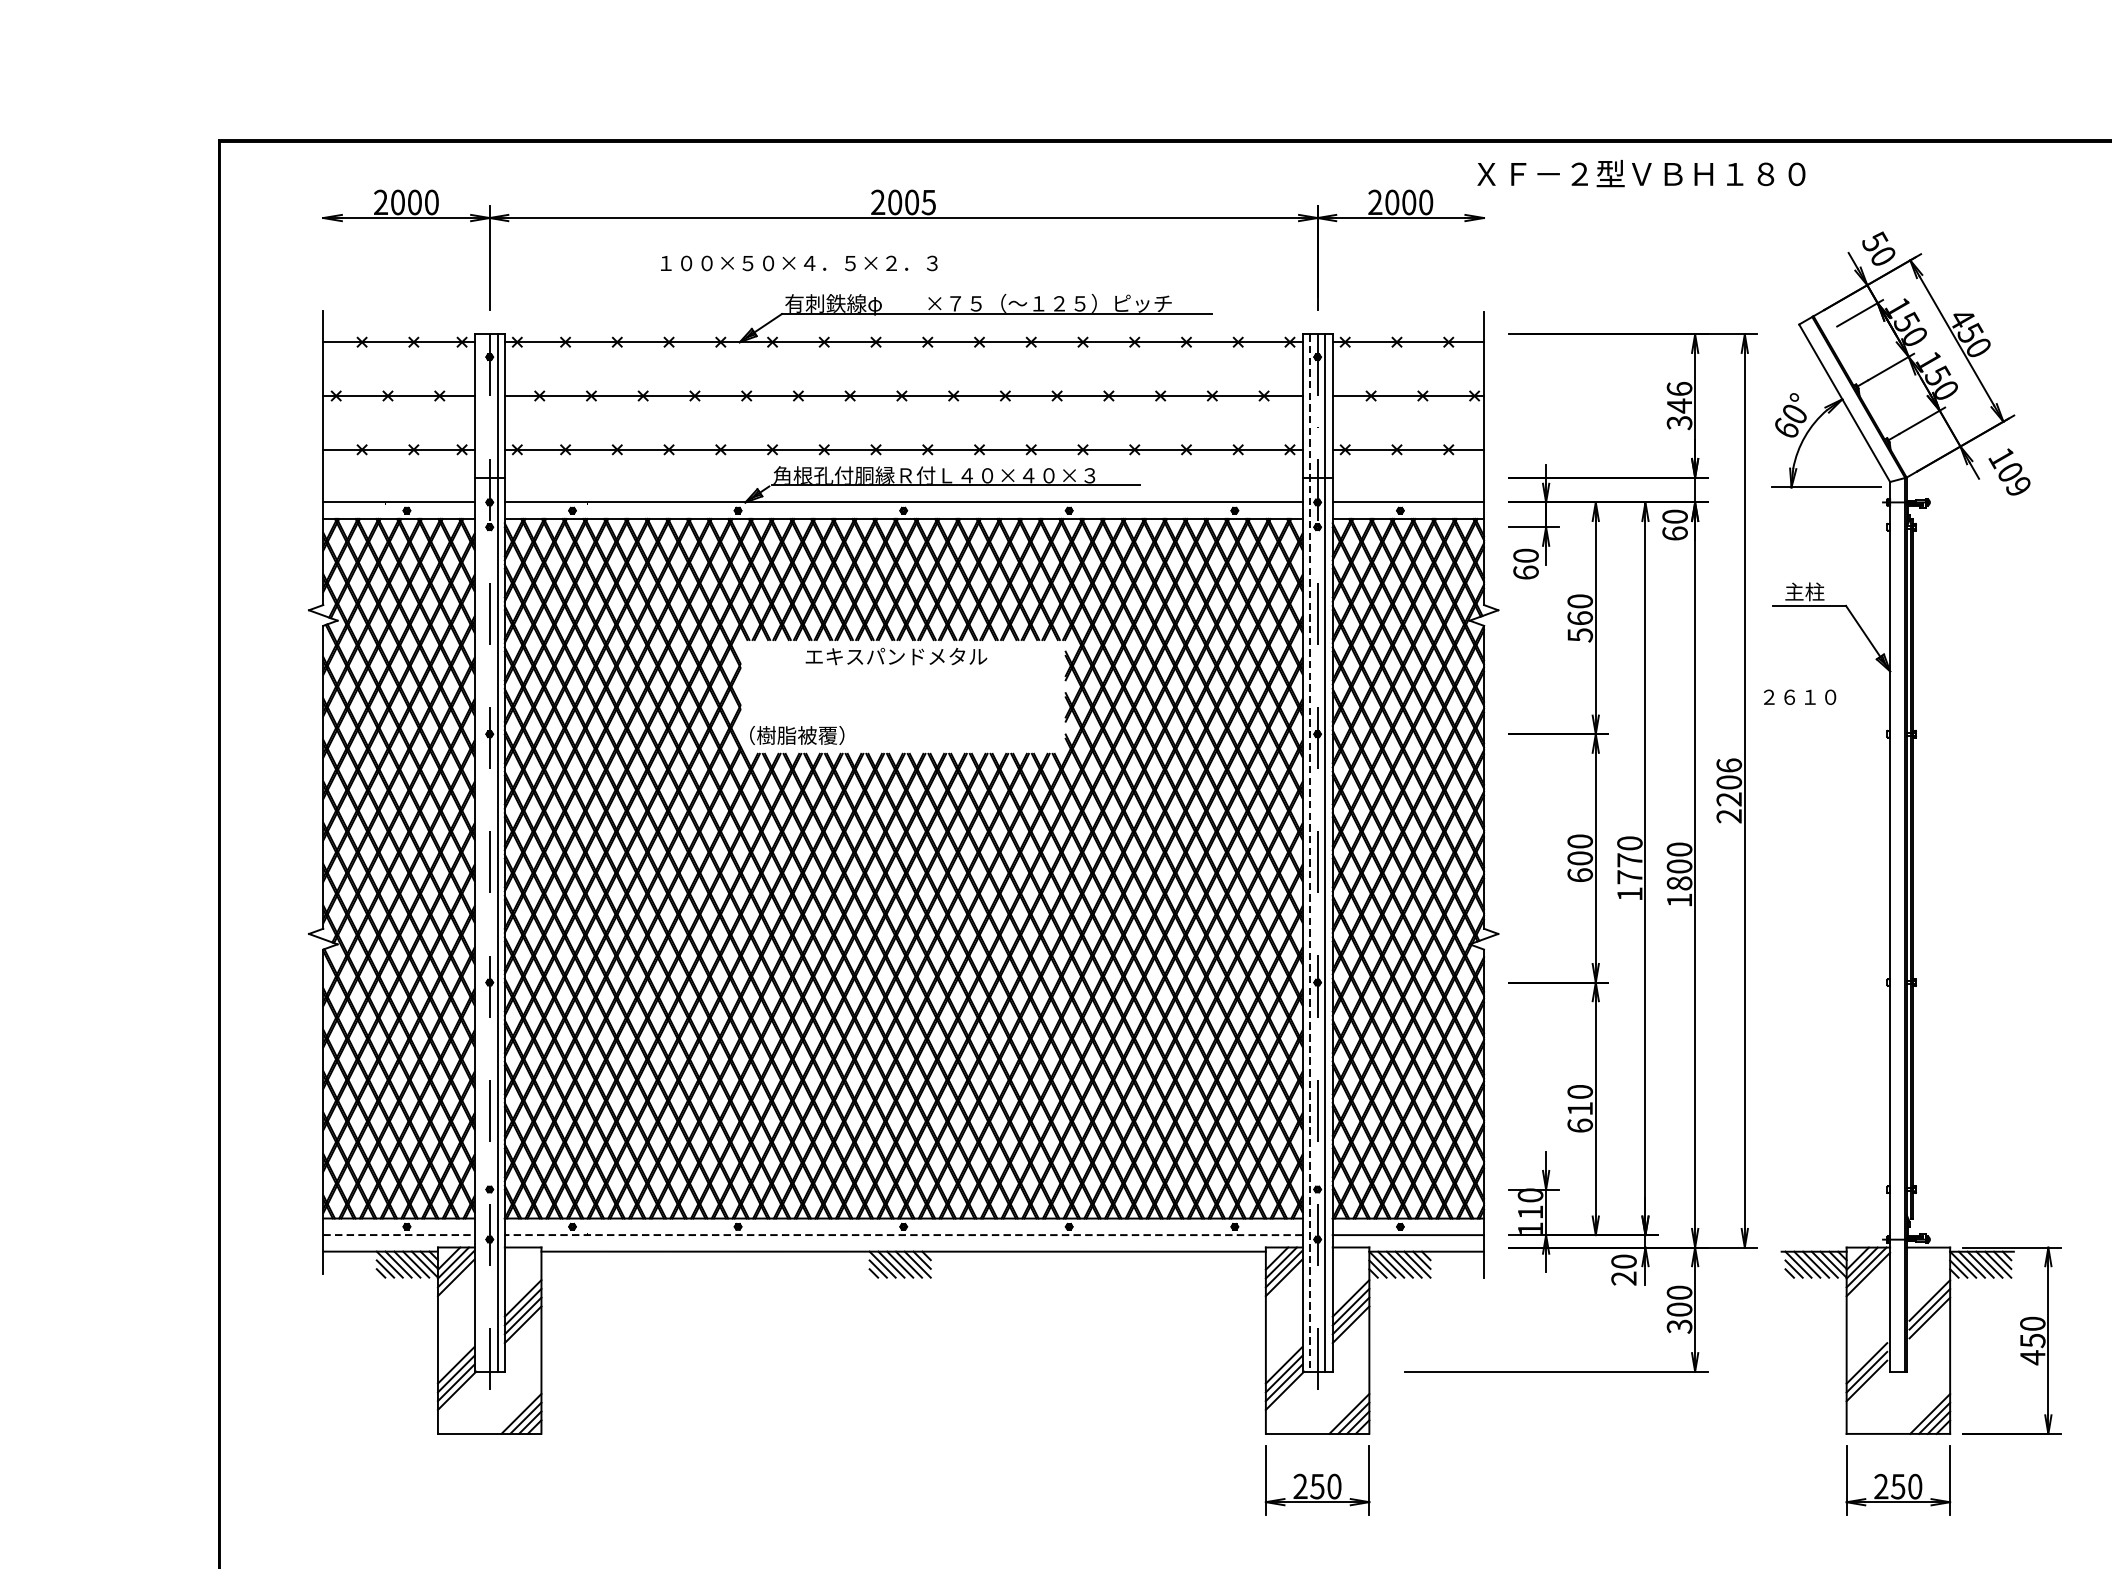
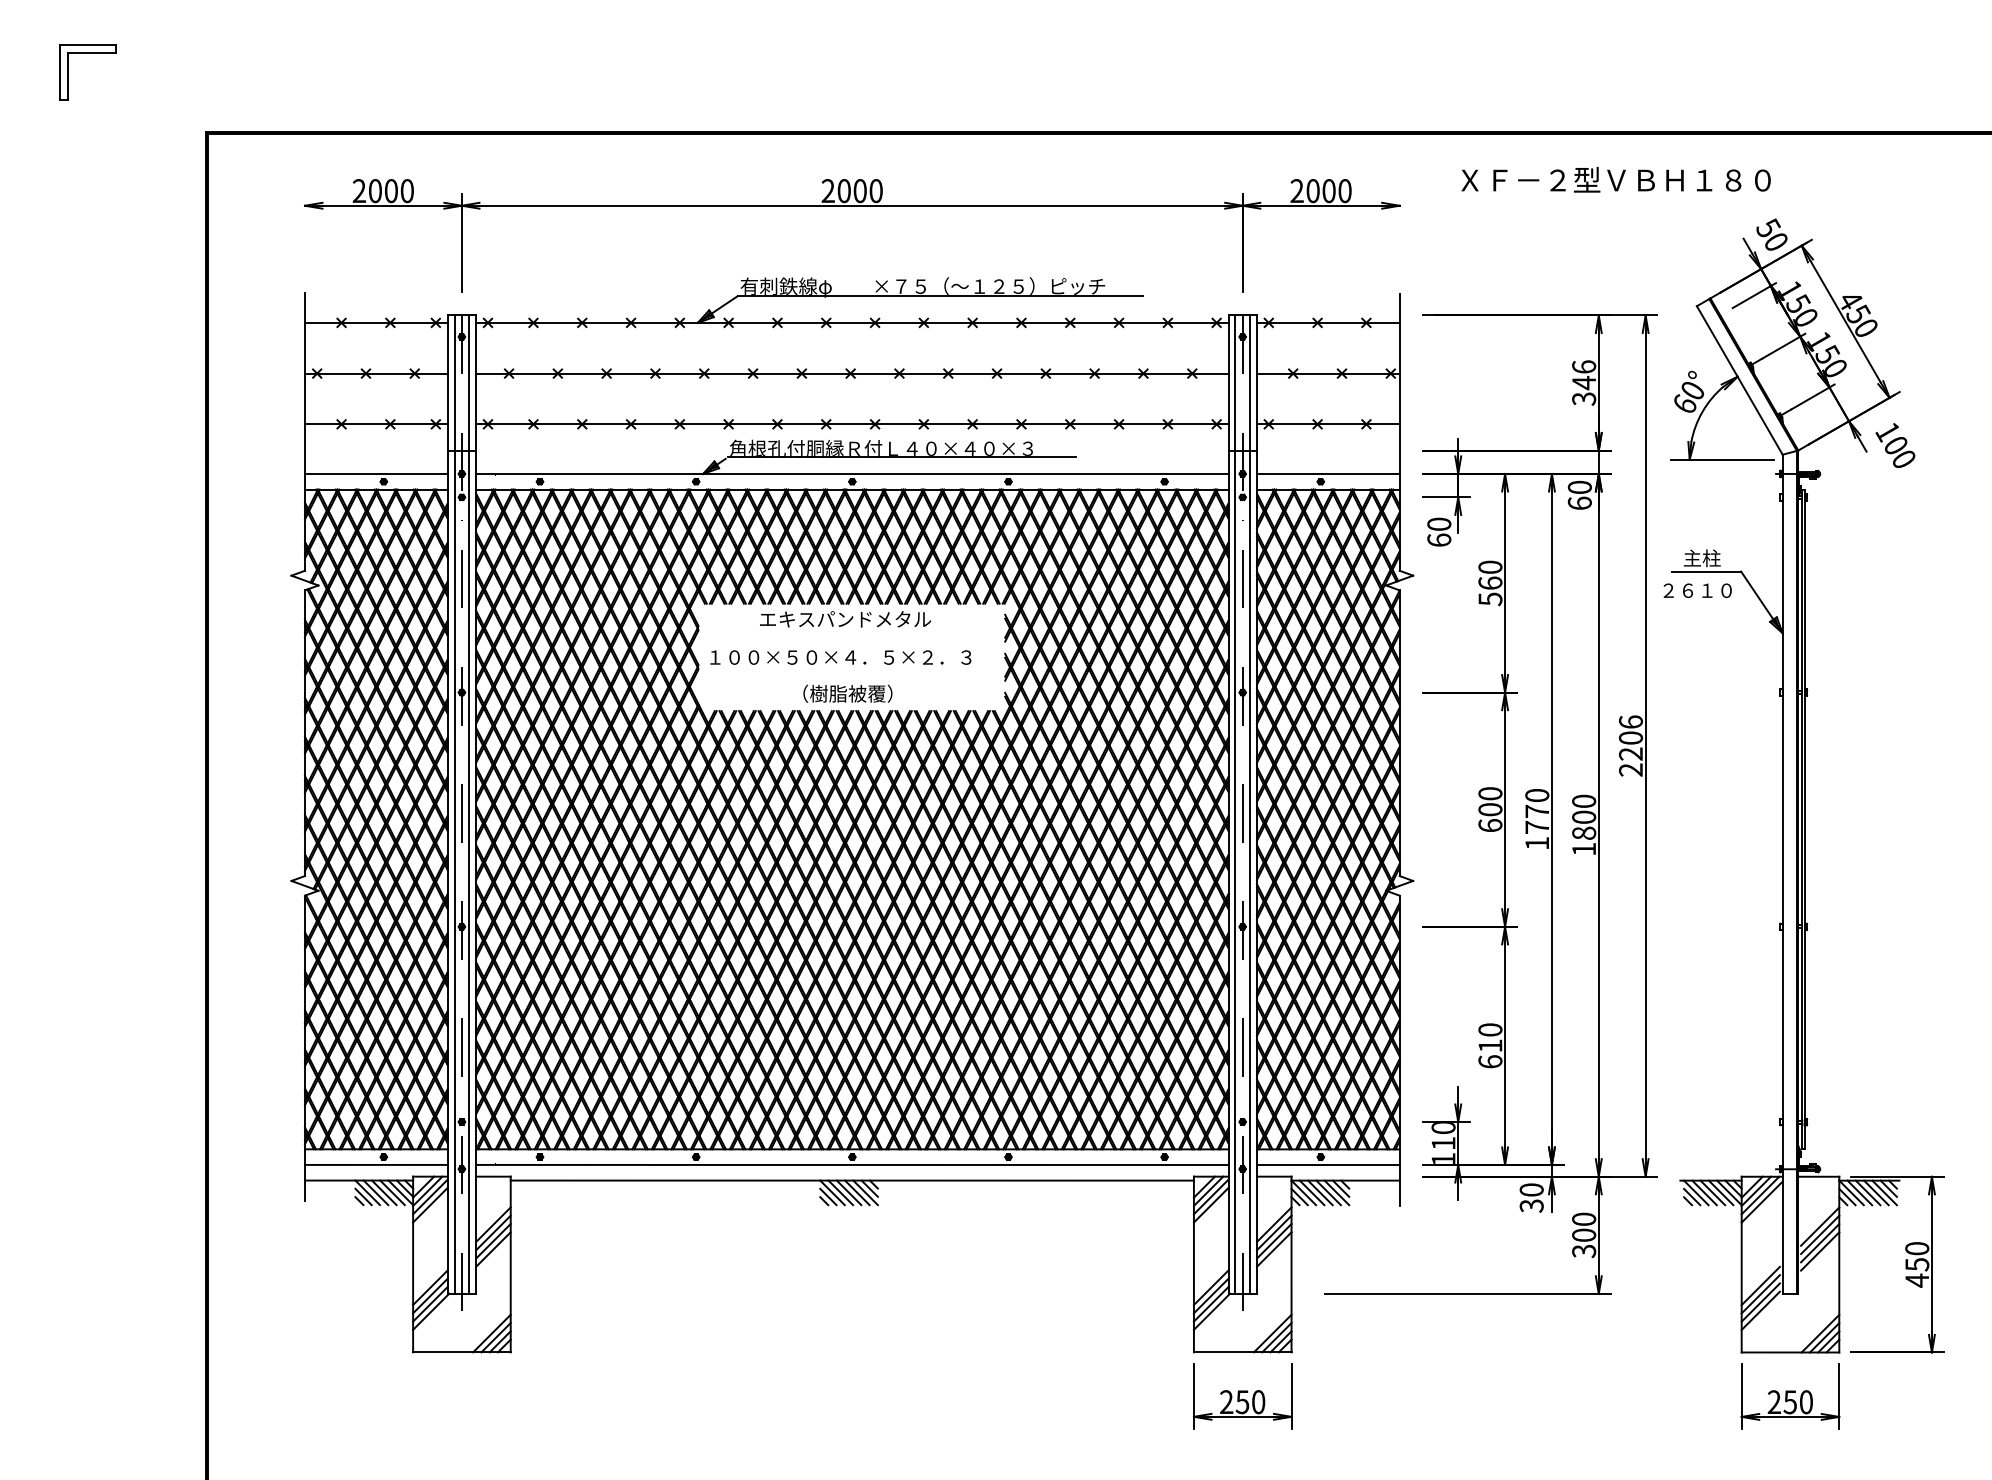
part: (92, 56) -> (87, 53), added
text: (1640, 173) -> (1615, 179), moved
text: (928, 202) -> (875, 191), 2005 -> 2000
text: (798, 263) -> (840, 657), moved
text: (2018, 486) -> (1903, 458), 109 -> 100
text: (1799, 697) -> (1697, 590), moved
text: (796, 735) -> (847, 693), moved
line: (481, 852) -> (454, 804), added
line: (1309, 853) -> (1235, 805), dashed -> solid
line: (399, 1234) -> (376, 1164), dashed -> solid
line: (902, 1234) -> (851, 1164), dashed -> solid
text: (1623, 1278) -> (1531, 1205), 20 -> 30
line: (1930, 1326) -> (1820, 1251), added
line: (1866, 1389) -> (1760, 1310), added

